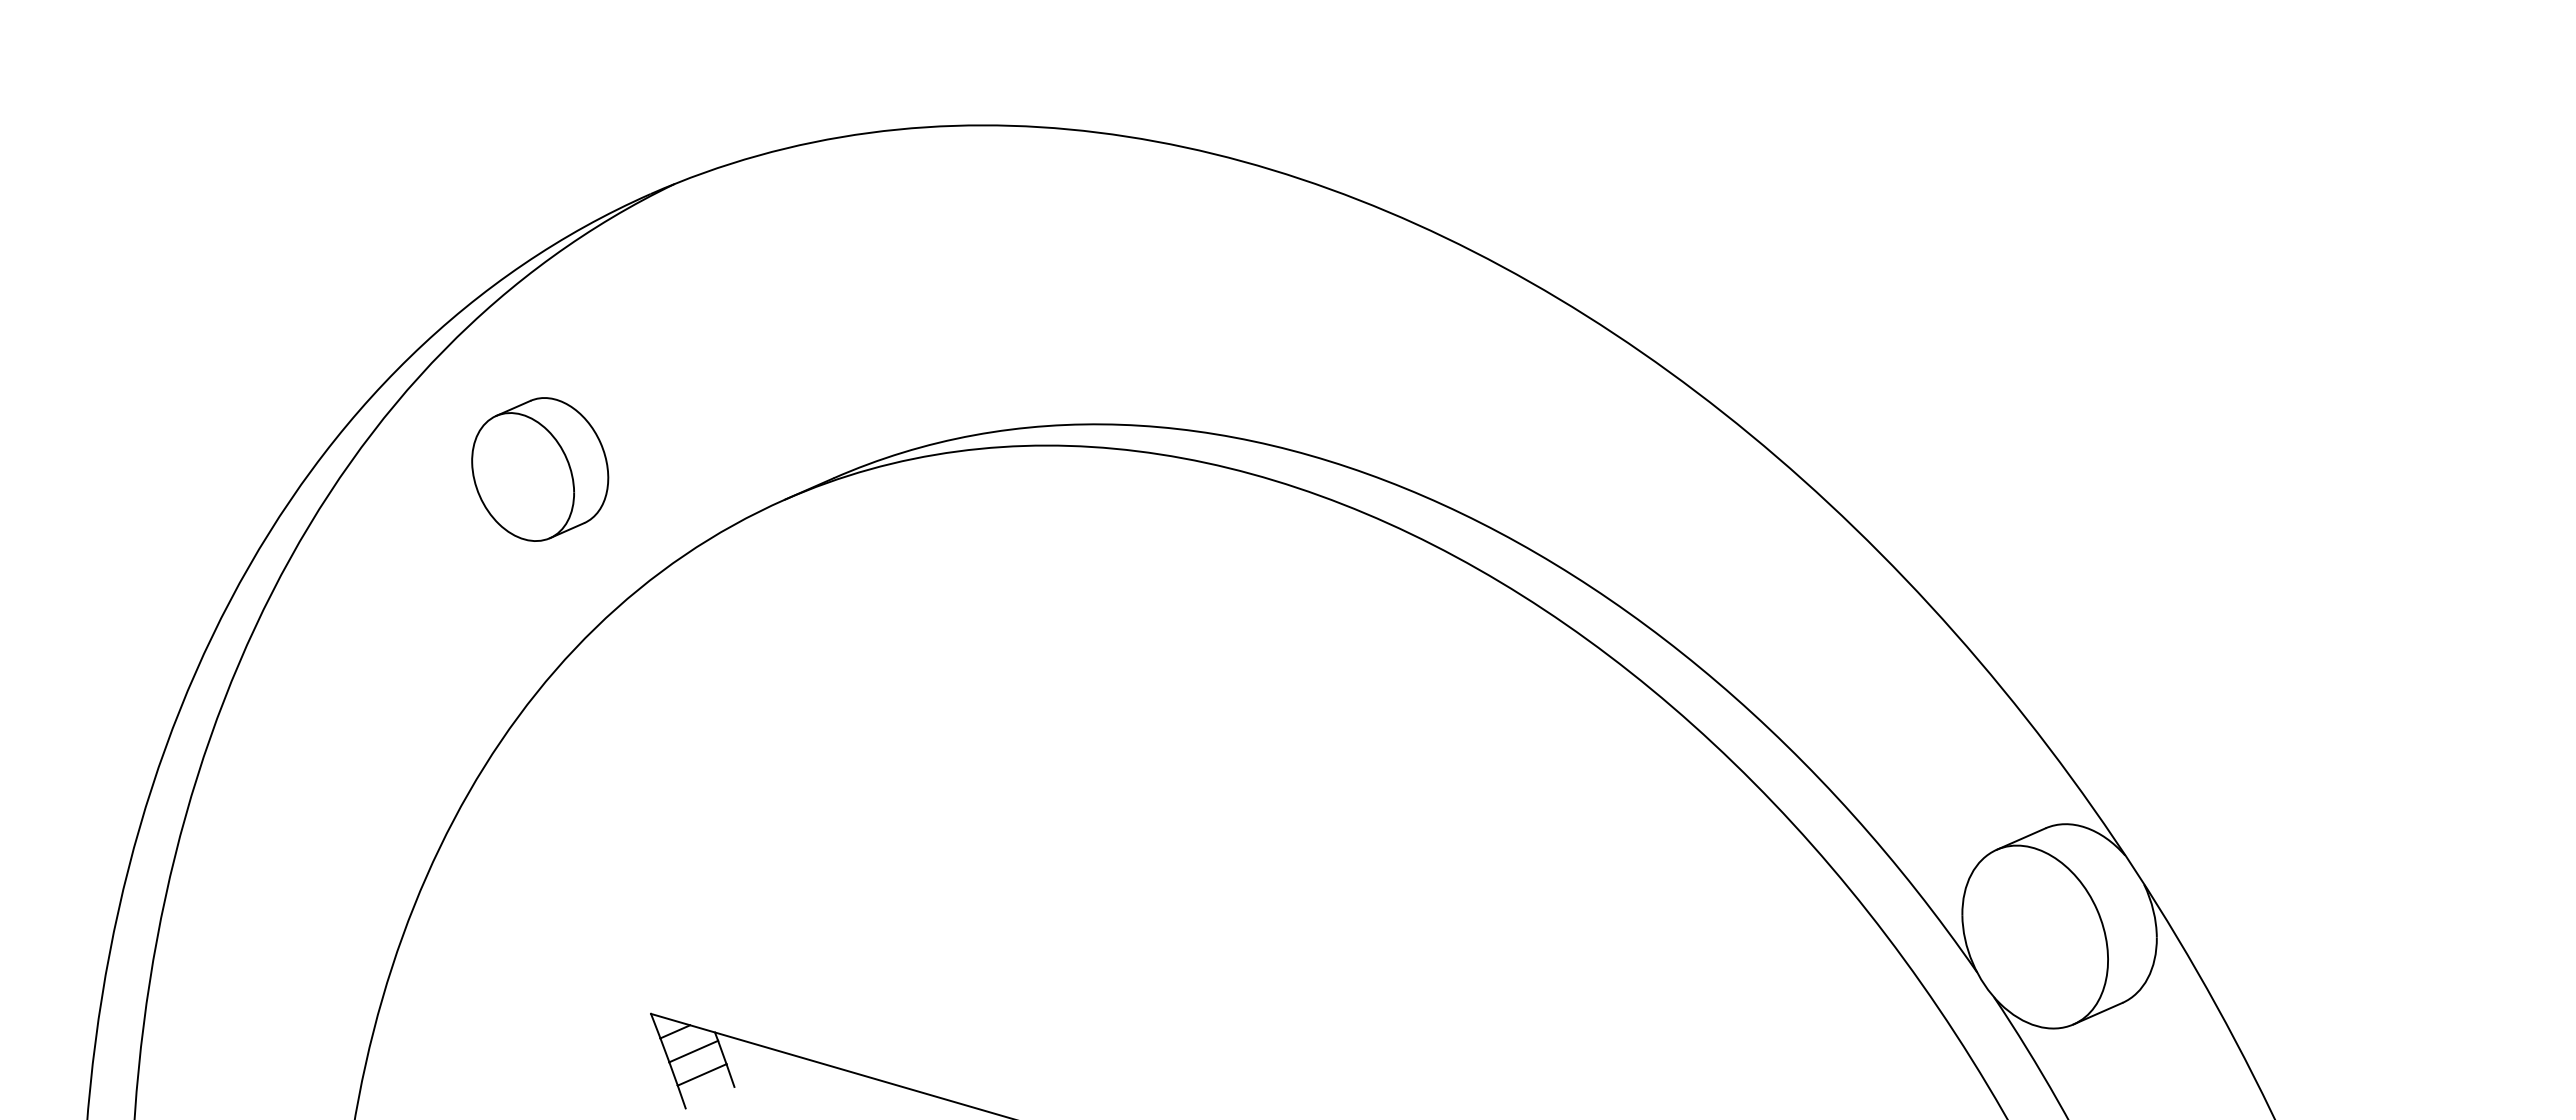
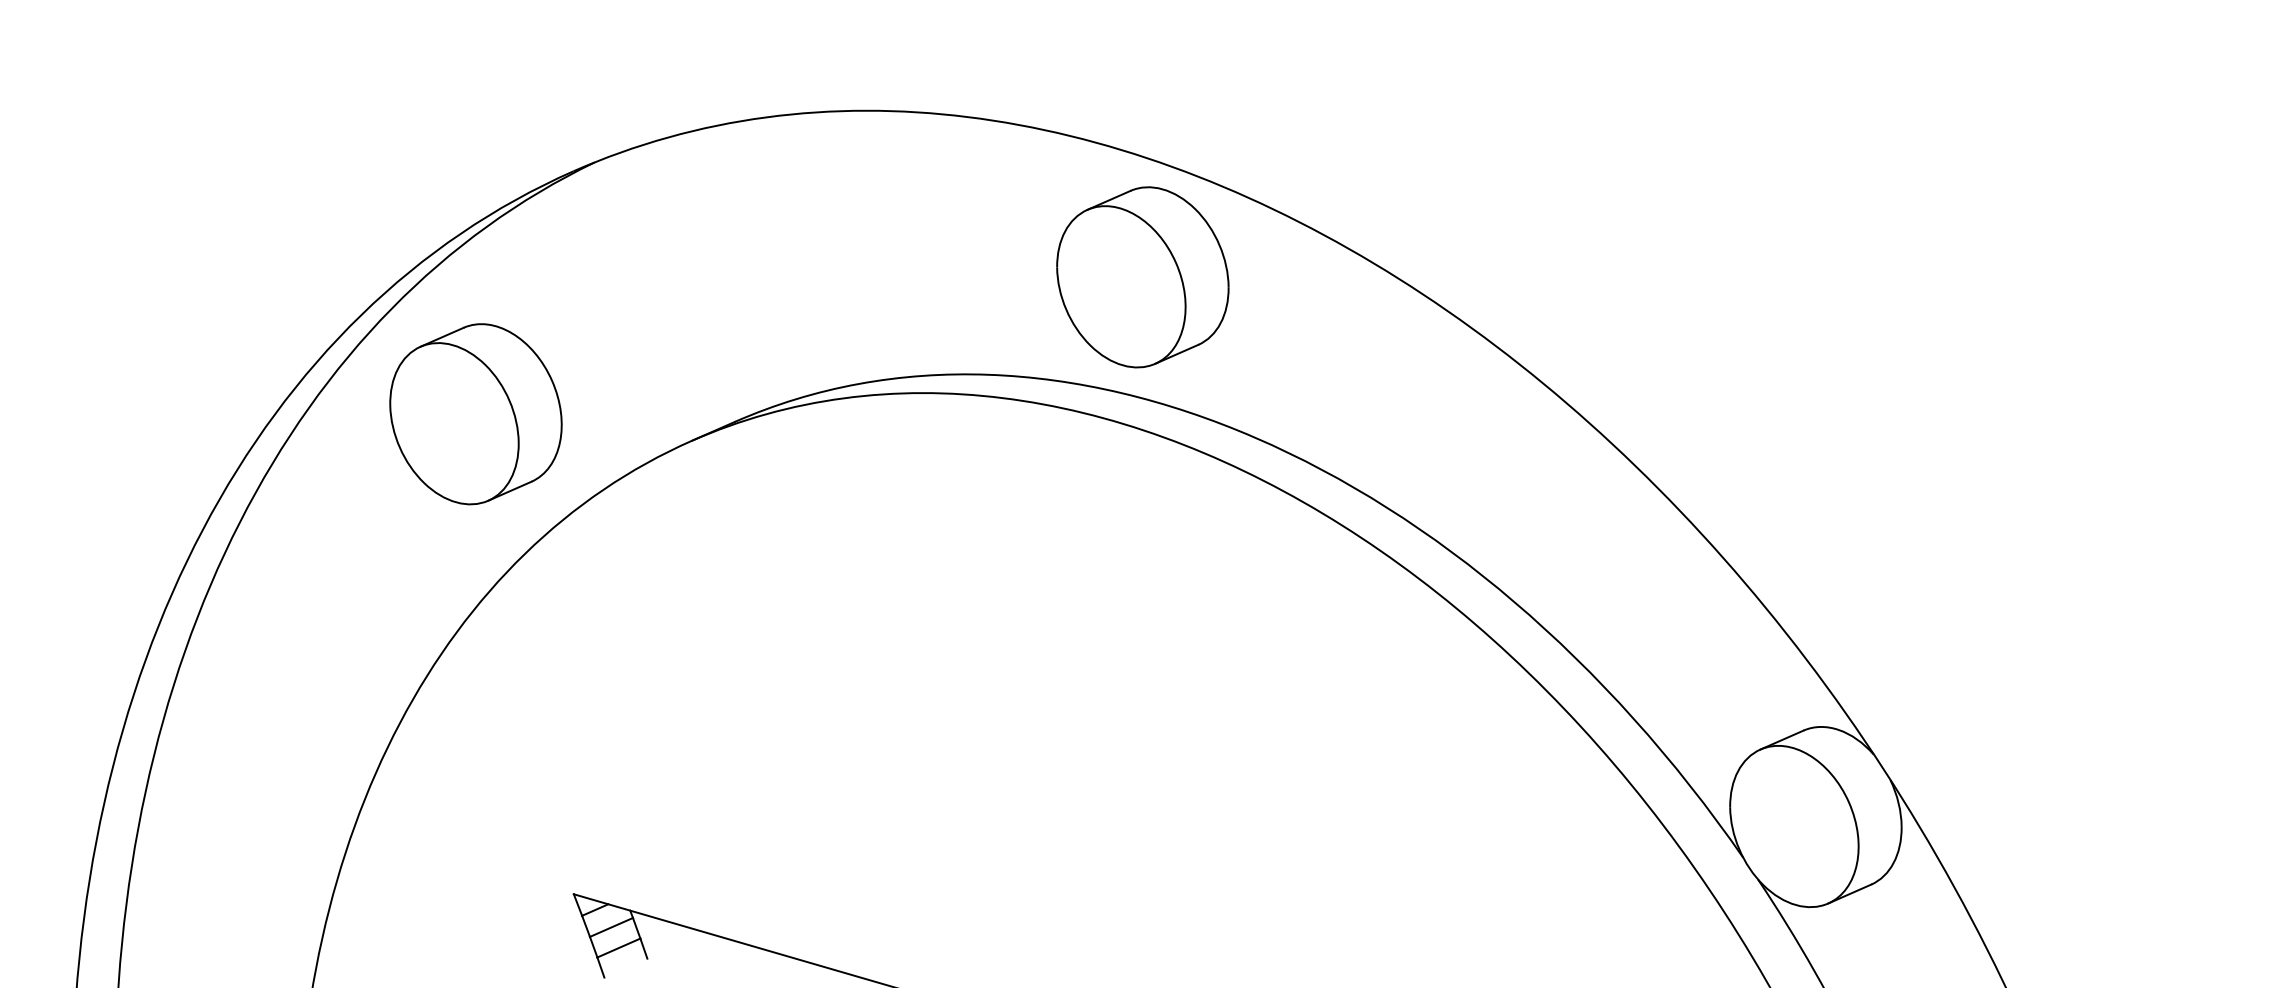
part: (1296, 314) -> (1142, 277), added
part: (540, 469) -> (476, 414), size x1.43

